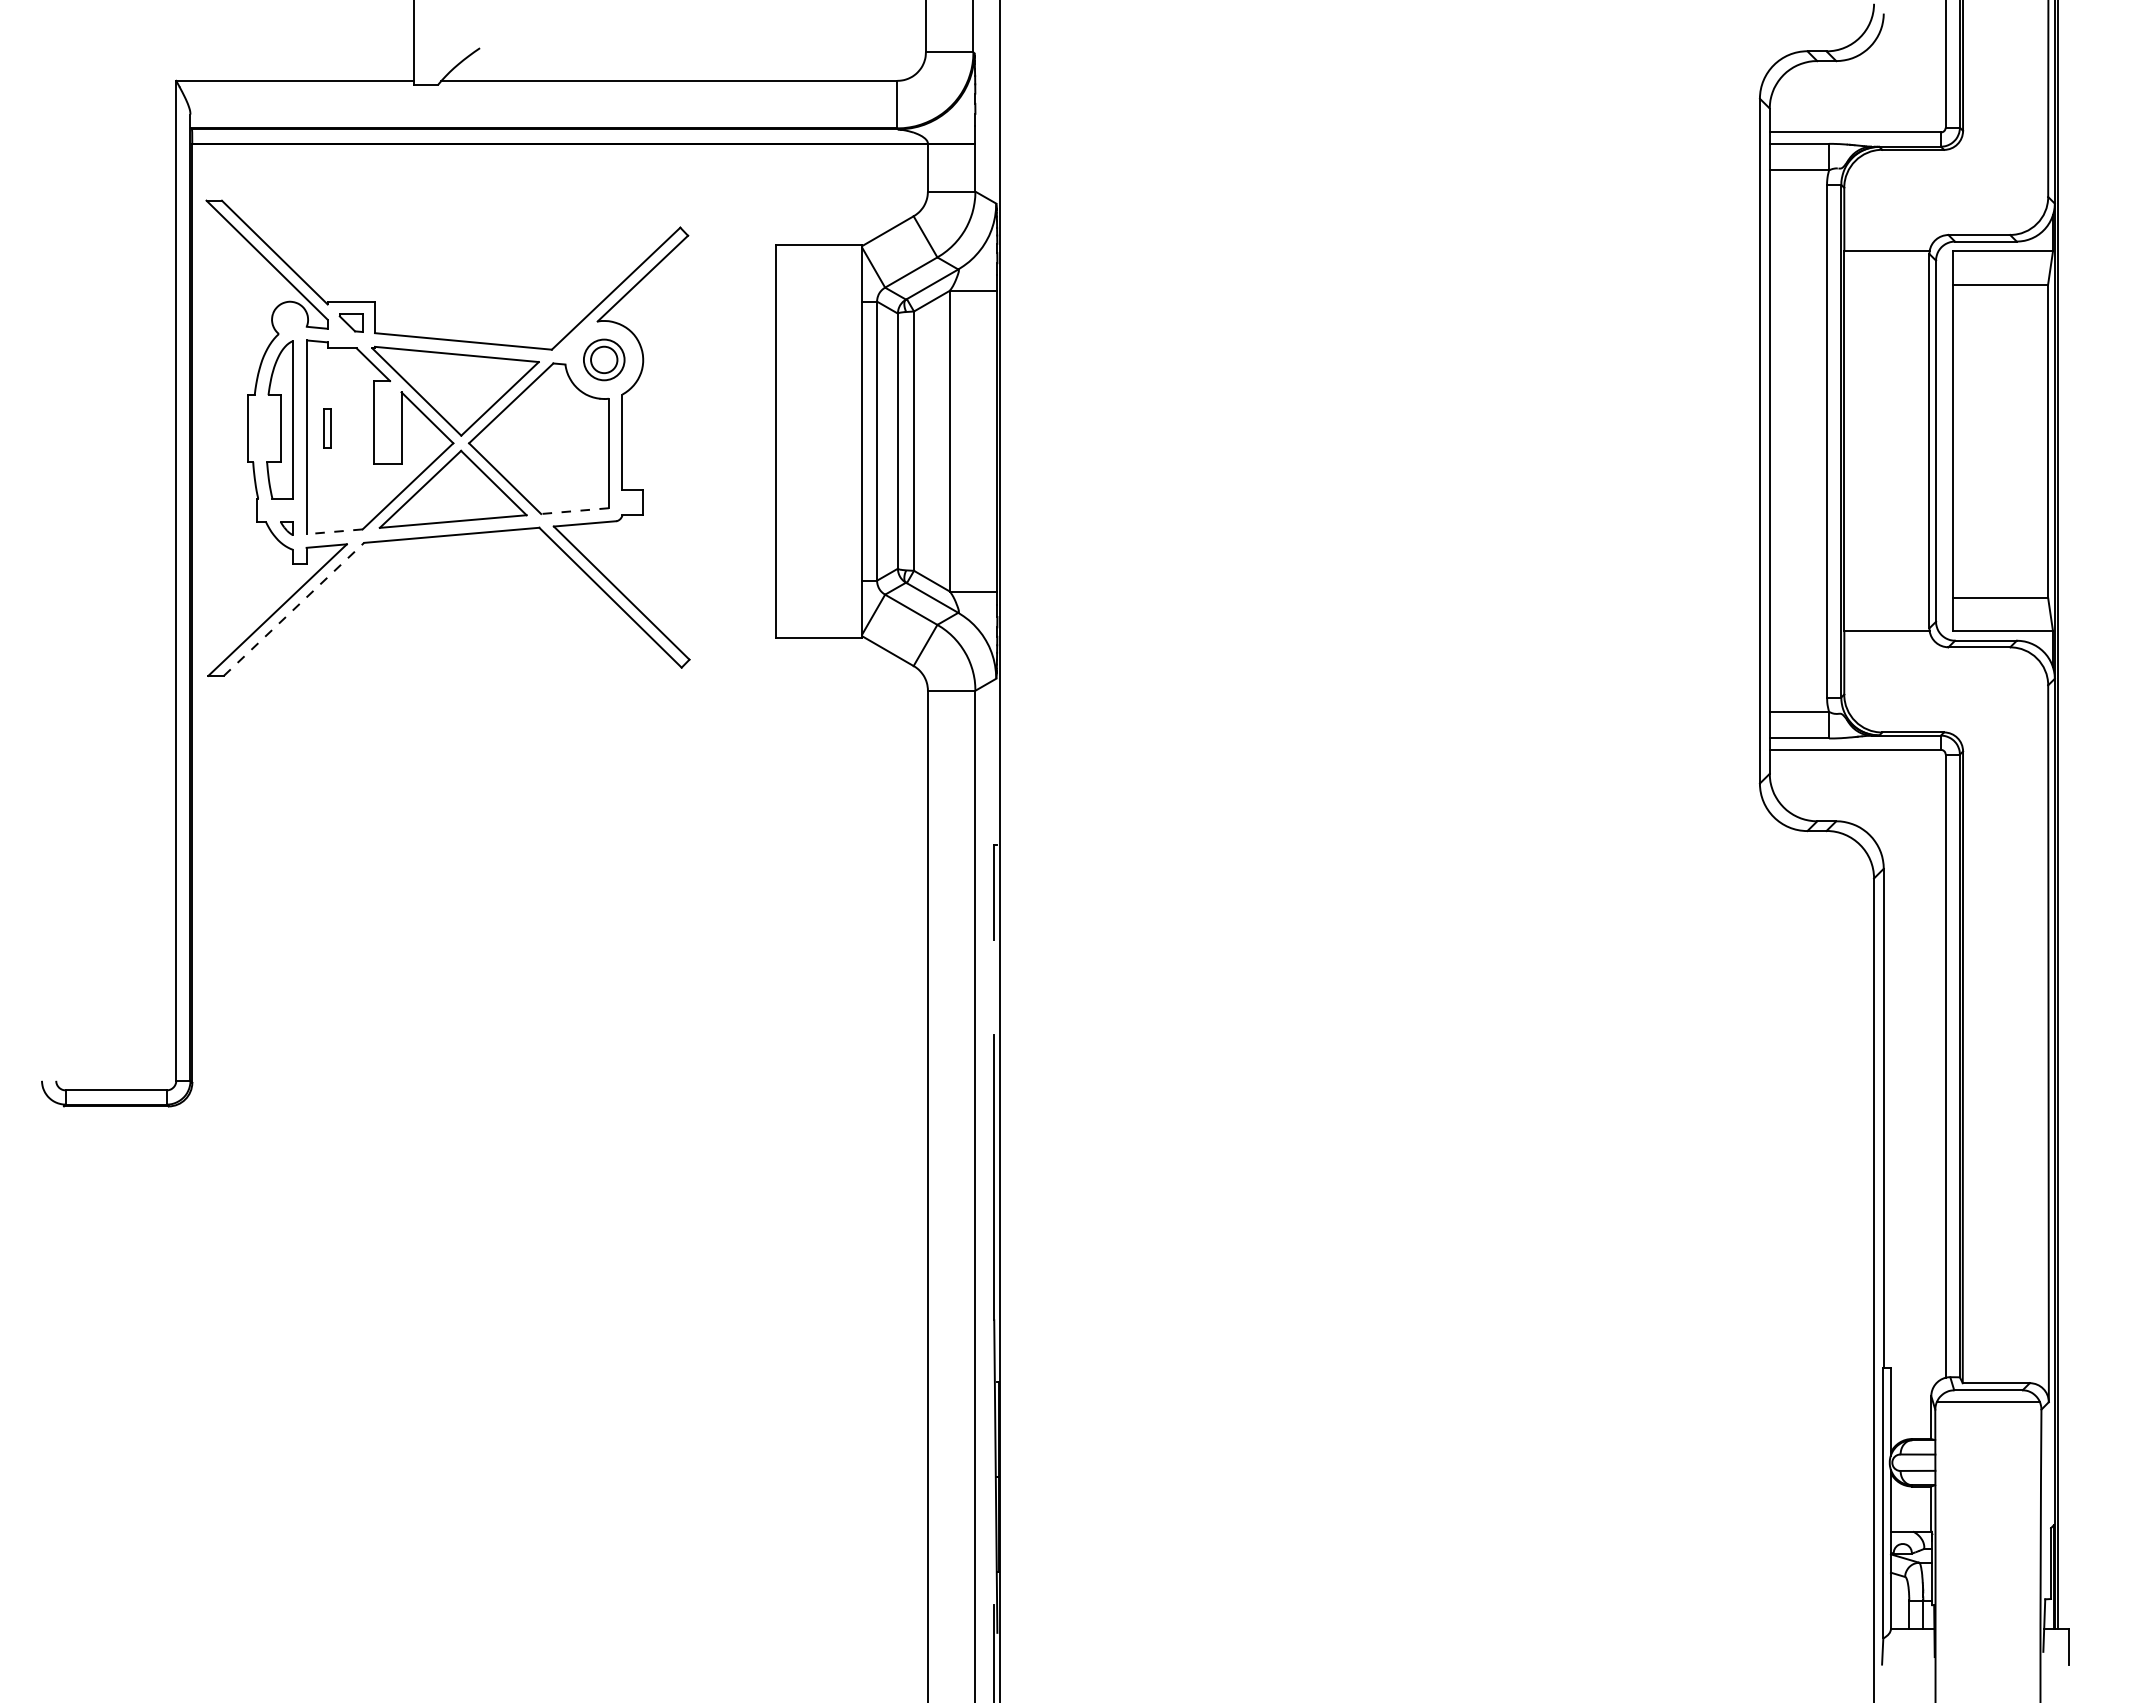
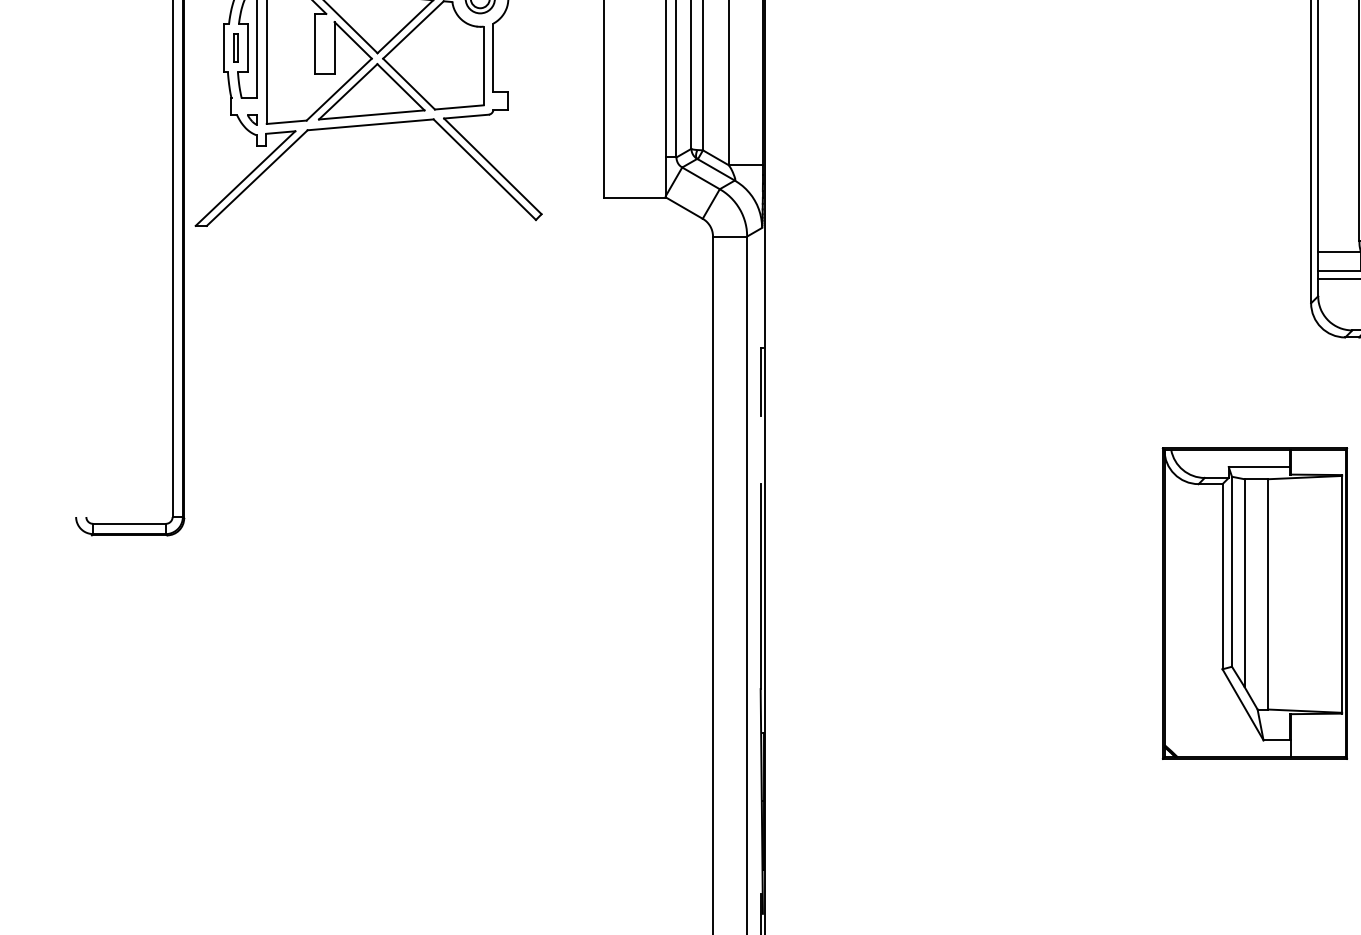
part: (327, 428) -> (236, 48), moved
line: (574, 511) -> (458, 107), dashed -> solid
line: (334, 531) -> (286, 122), dashed -> solid
line: (293, 609) -> (256, 178), dashed -> solid
part: (1681, 1201) -> (1254, 603), added

